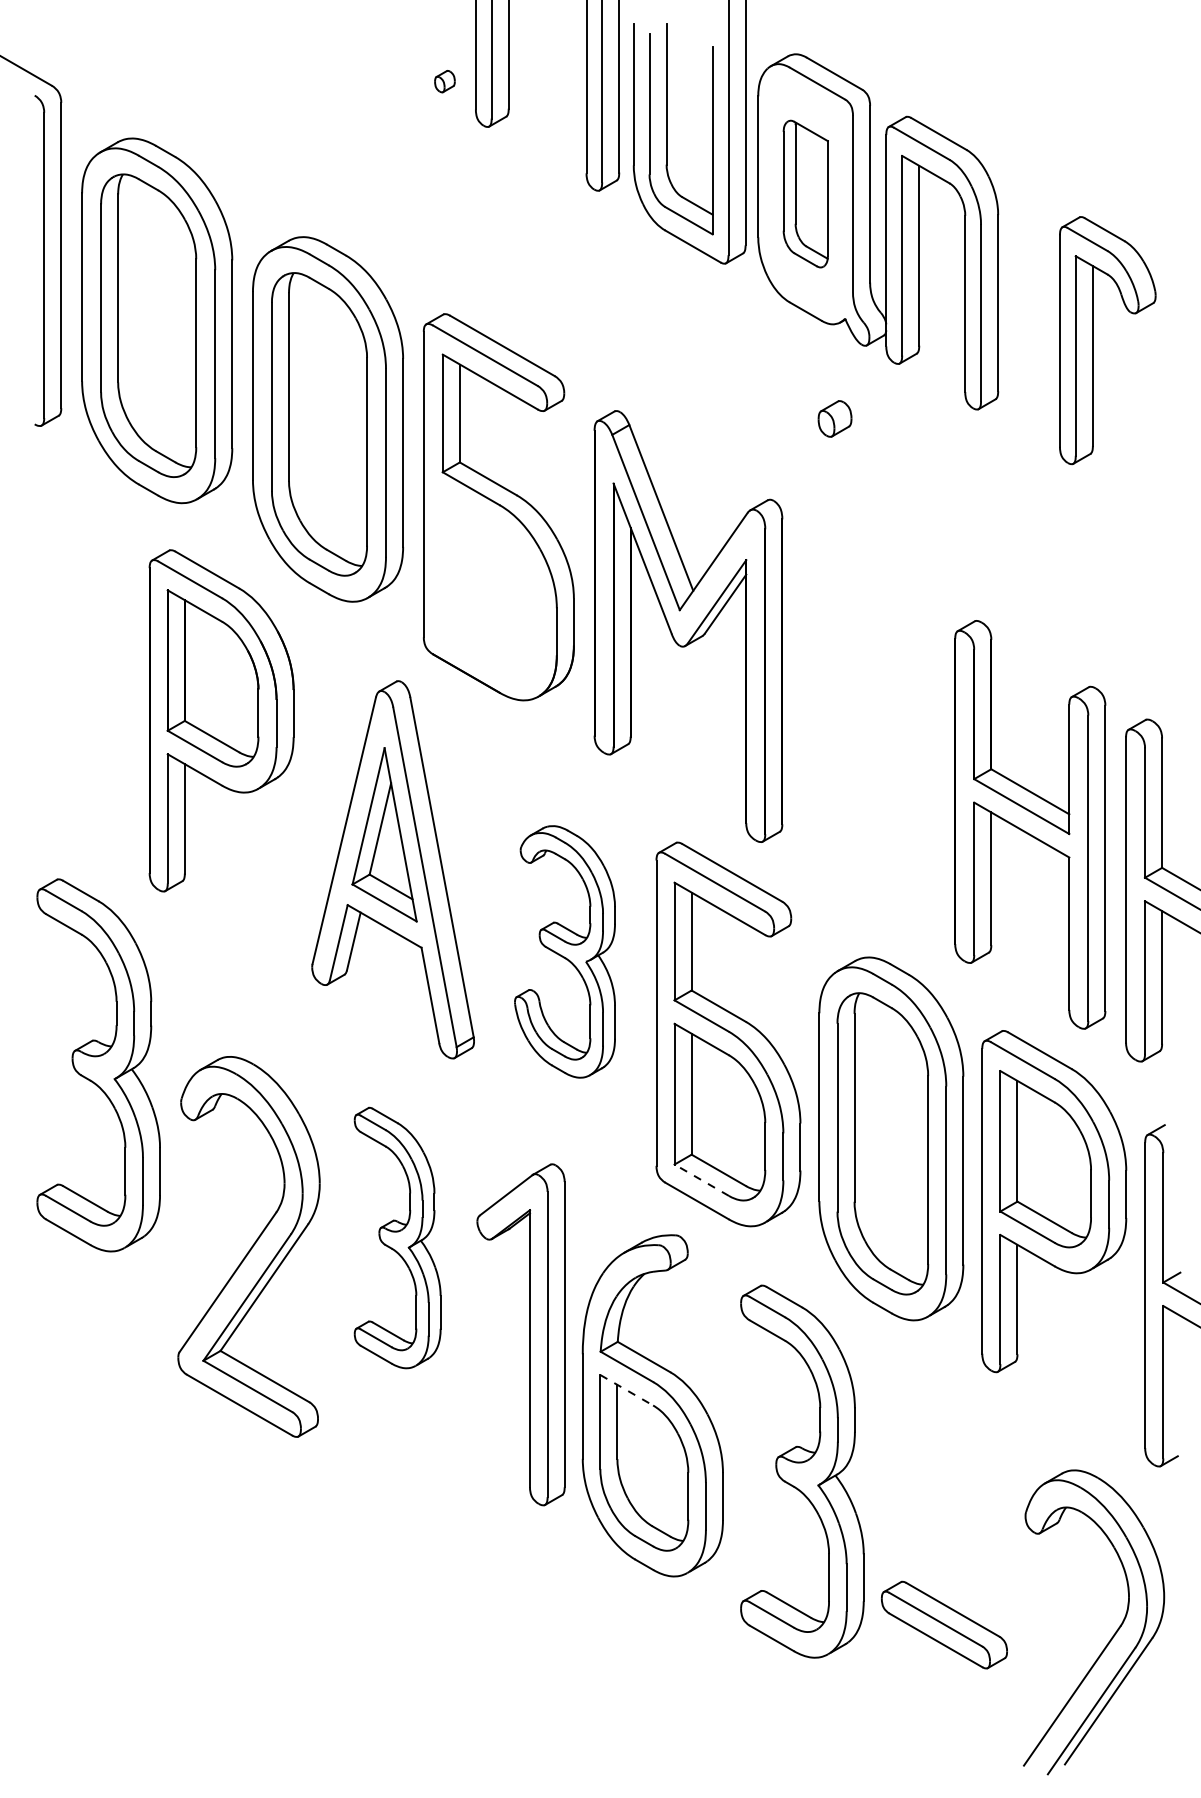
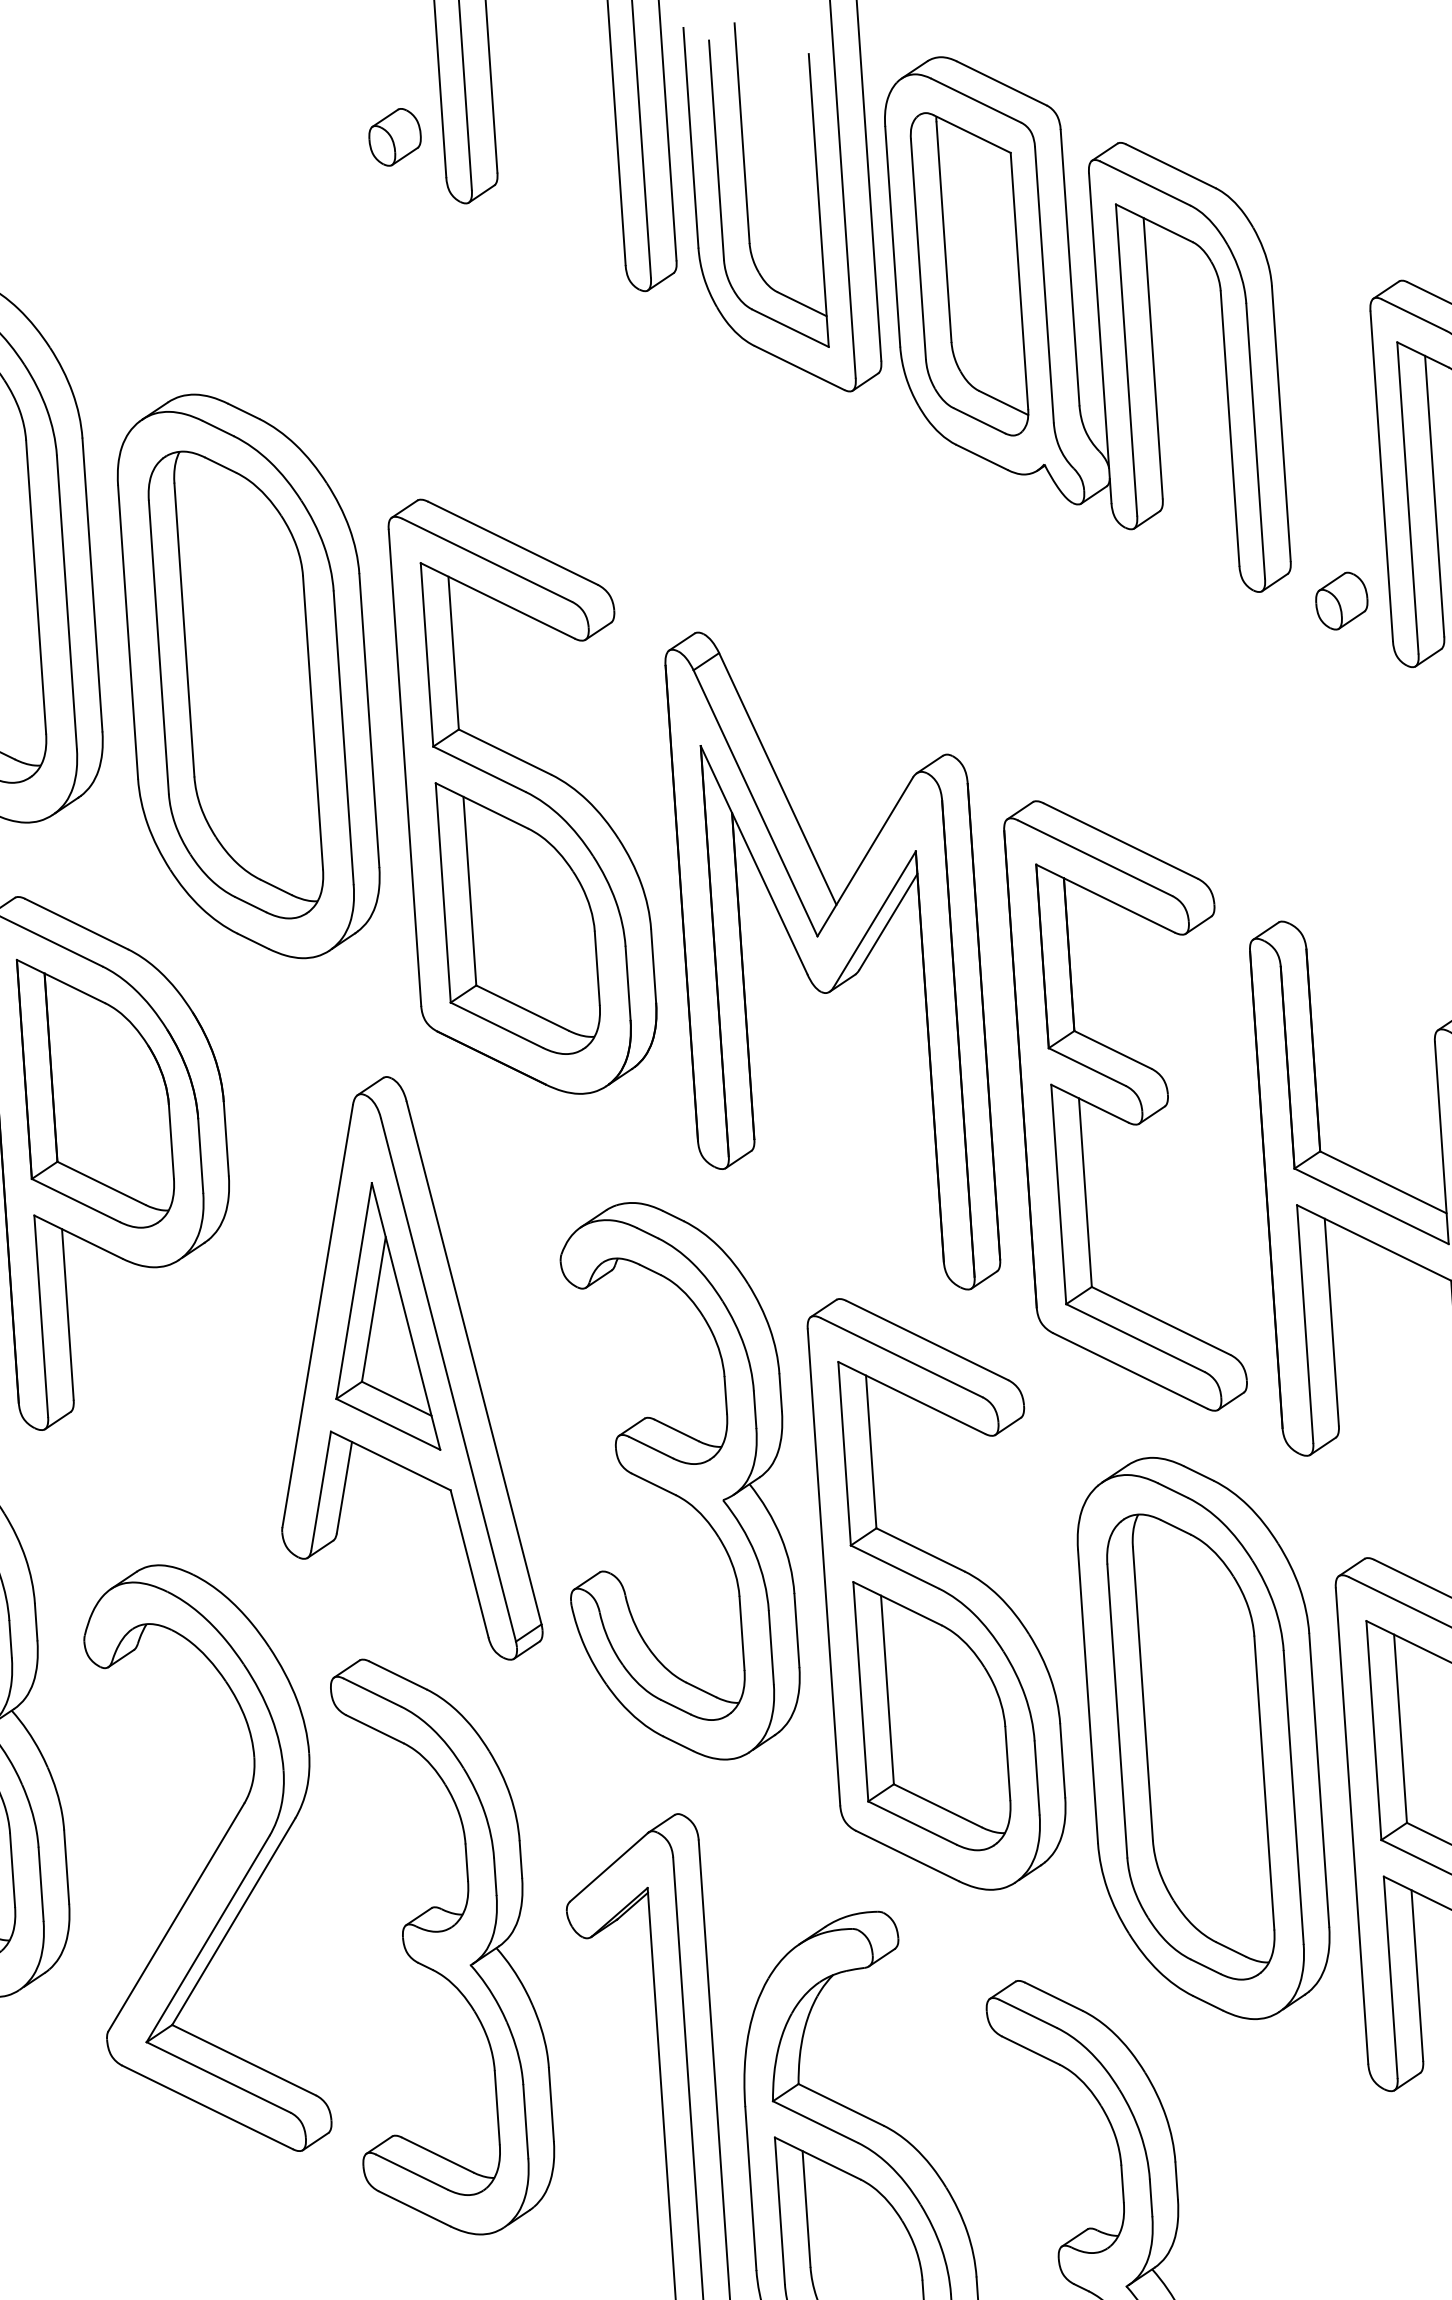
part: (444, 81) -> (394, 137), size x1.67
part: (805, 193) -> (969, 273), size x1.43
part: (834, 418) -> (1340, 600), moved
part: (489, 584) -> (518, 916), added
part: (868, 731) -> (1124, 1105), added
part: (564, 951) -> (673, 1480), size x1.43
line: (701, 1179) -> (911, 1821), dashed -> solid
part: (397, 1237) -> (443, 1944), size x1.43
part: (248, 1246) -> (204, 1859), moved
line: (627, 1390) -> (818, 2158), dashed -> solid

